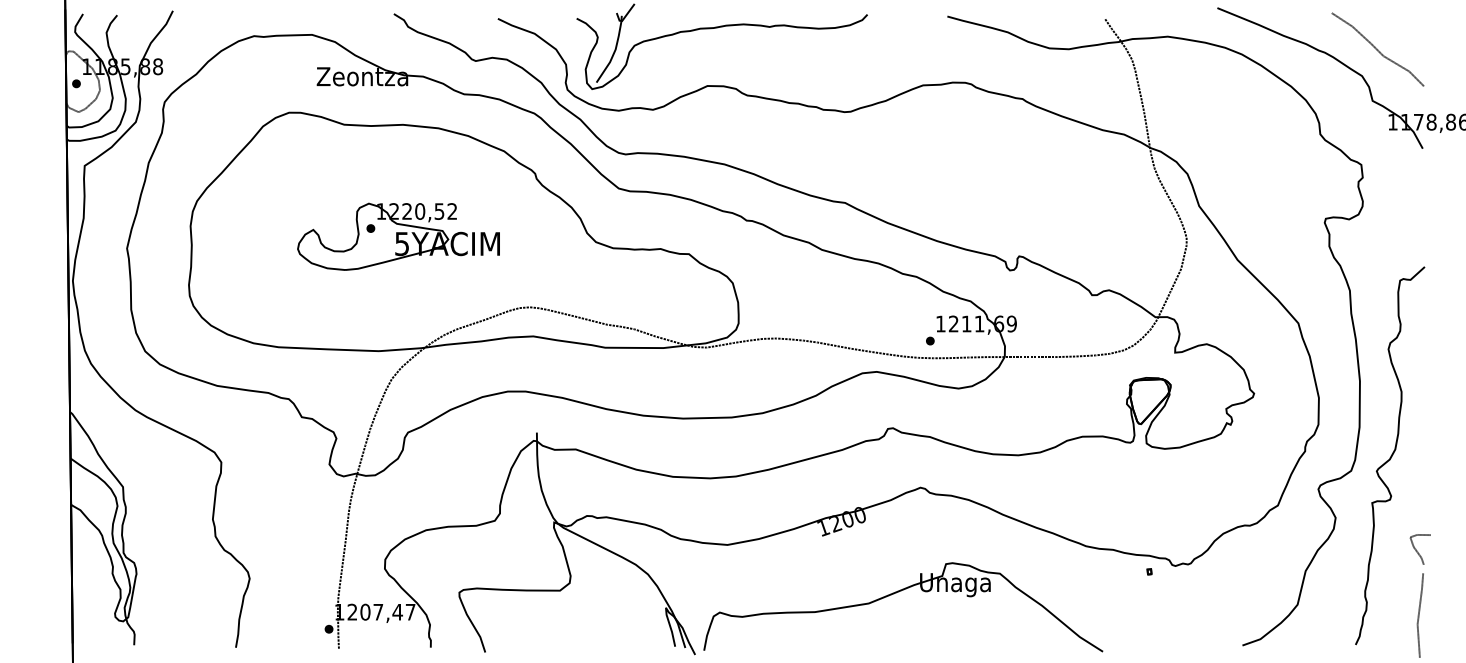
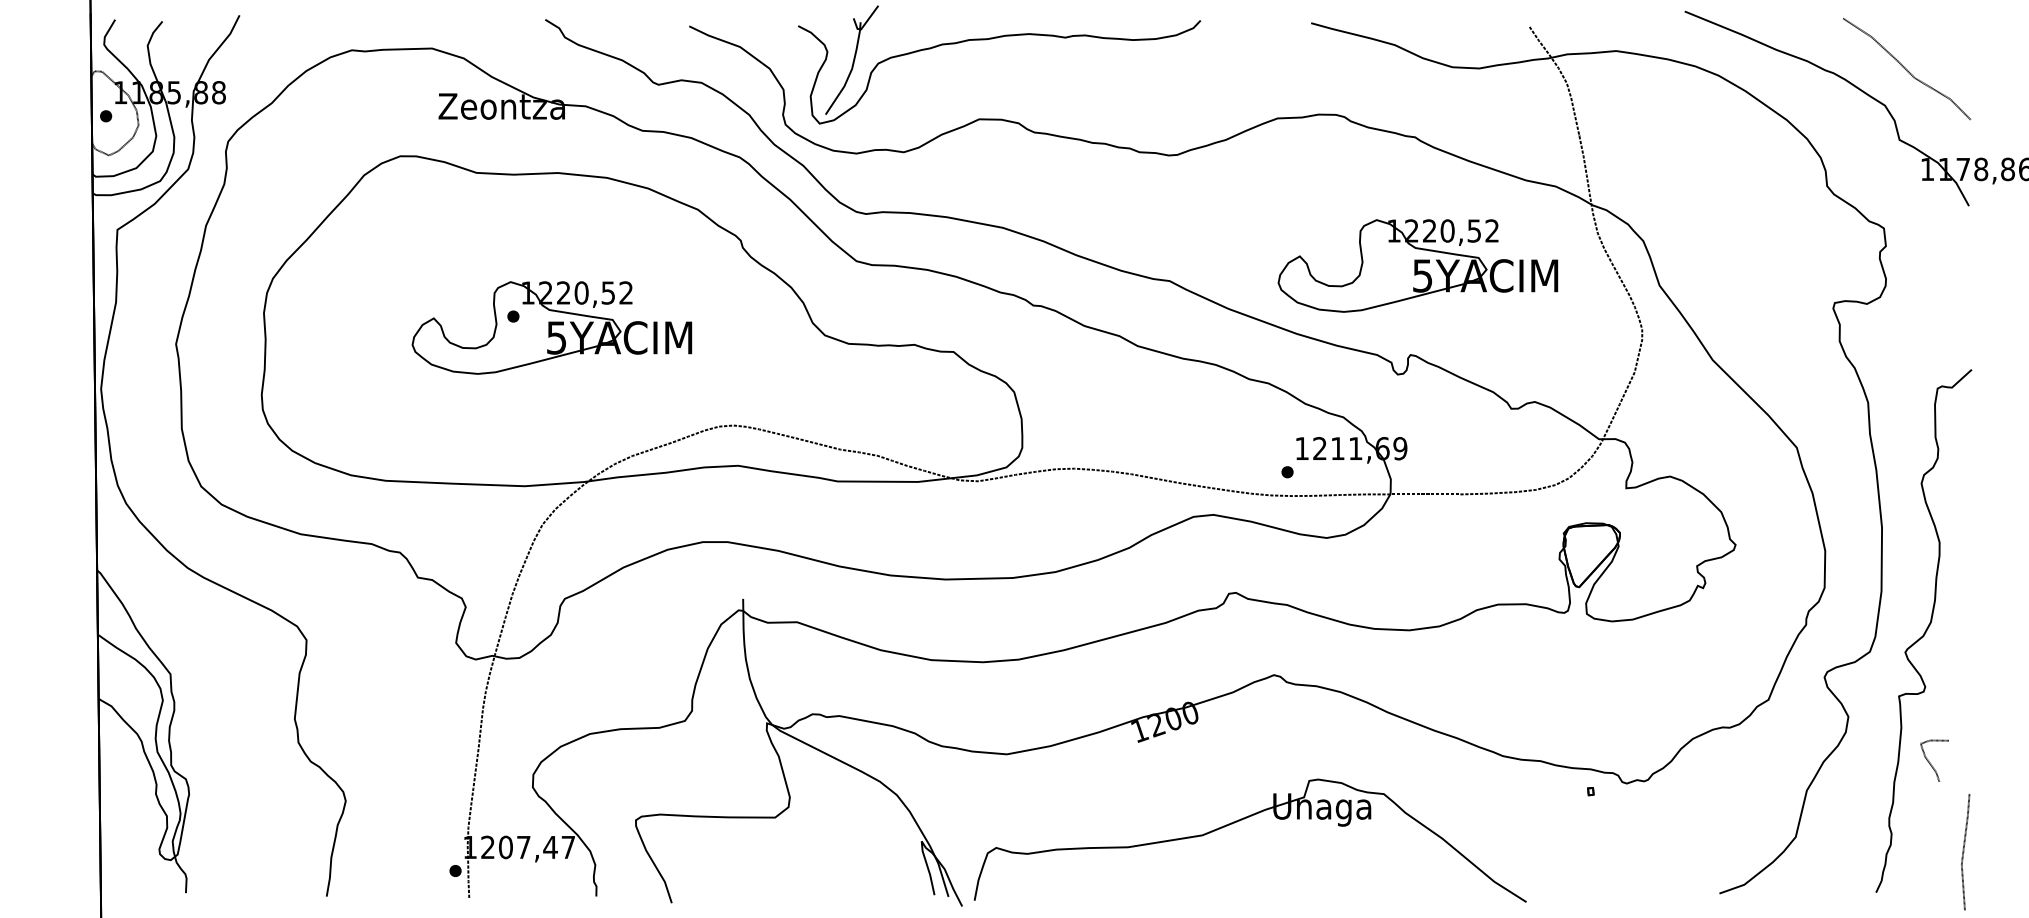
part: (1024, 191) -> (1417, 265), added
curve: (1418, 551) -> (1931, 763), moved

